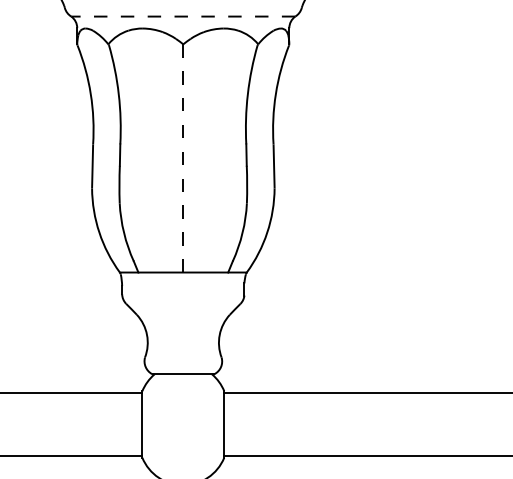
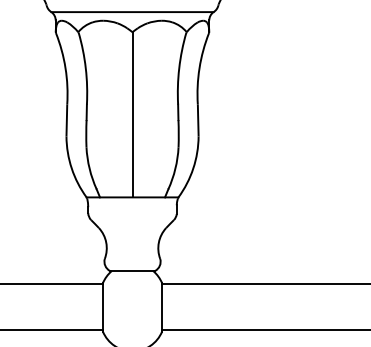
line: (183, 17) -> (132, 12), dashed -> solid
line: (183, 157) -> (132, 114), dashed -> solid

